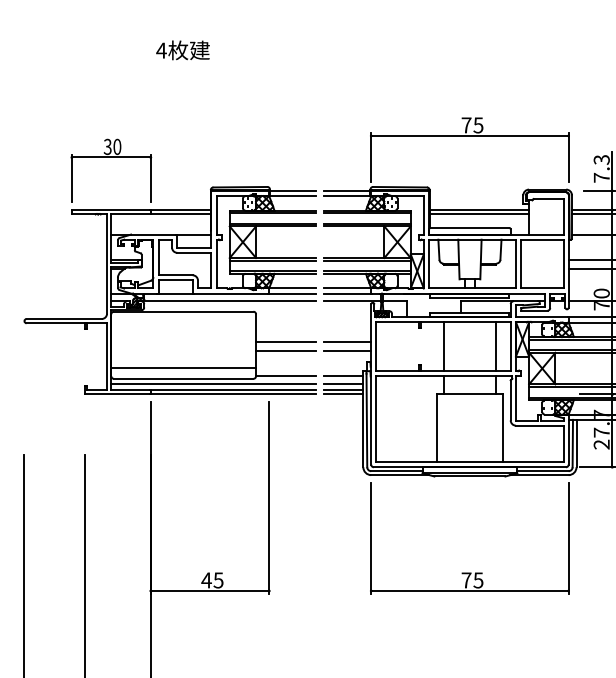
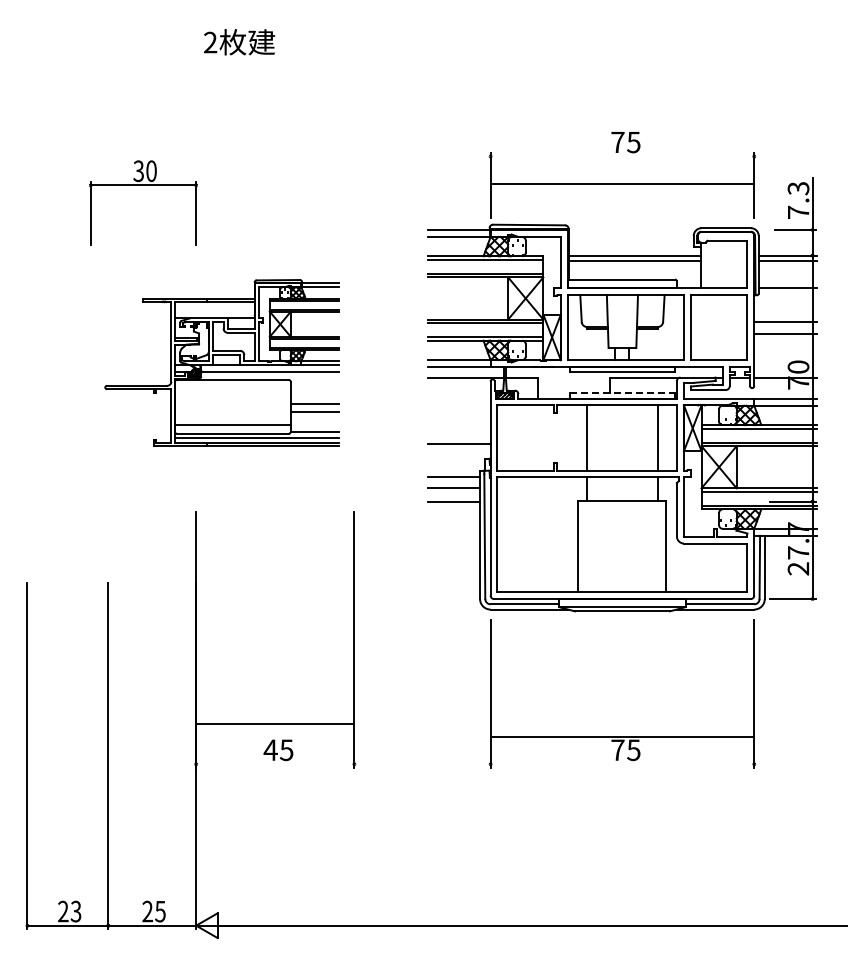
text: (161, 50) -> (210, 42), 4 -> 2
line: (469, 135) -> (622, 183), moved
part: (169, 290) -> (221, 362), size x0.6
line: (469, 313) -> (622, 393), solid -> dashed
line: (347, 342) -> (458, 432), removed
line: (343, 389) -> (453, 495), removed
line: (210, 591) -> (275, 724), moved
line: (469, 591) -> (622, 737), moved

